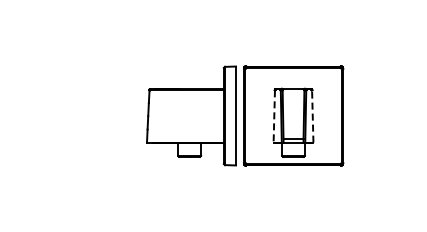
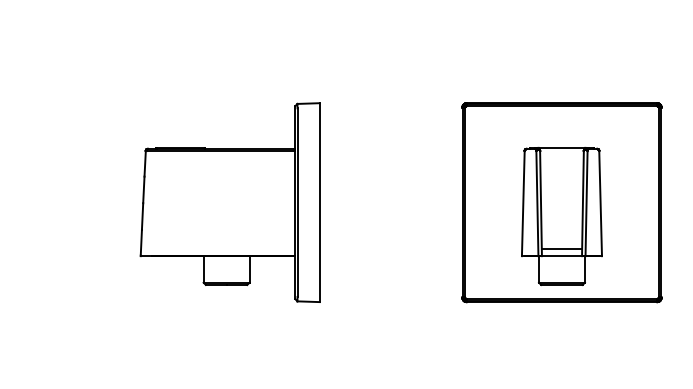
part: (191, 115) -> (230, 201), moved
line: (312, 115) -> (600, 201), dashed -> solid
line: (274, 116) -> (523, 203), dashed -> solid

